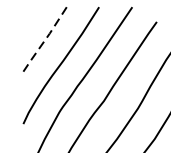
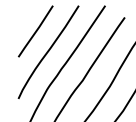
line: (46, 39) -> (36, 31), dashed -> solid

